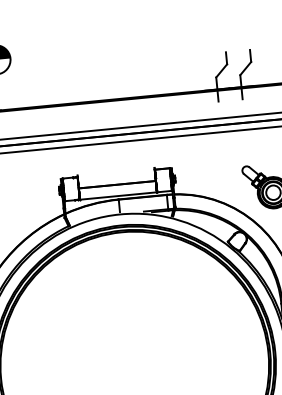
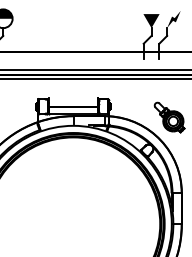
fill: (258, 35) -> (173, 19), added
fill: (224, 42) -> (151, 21), added

